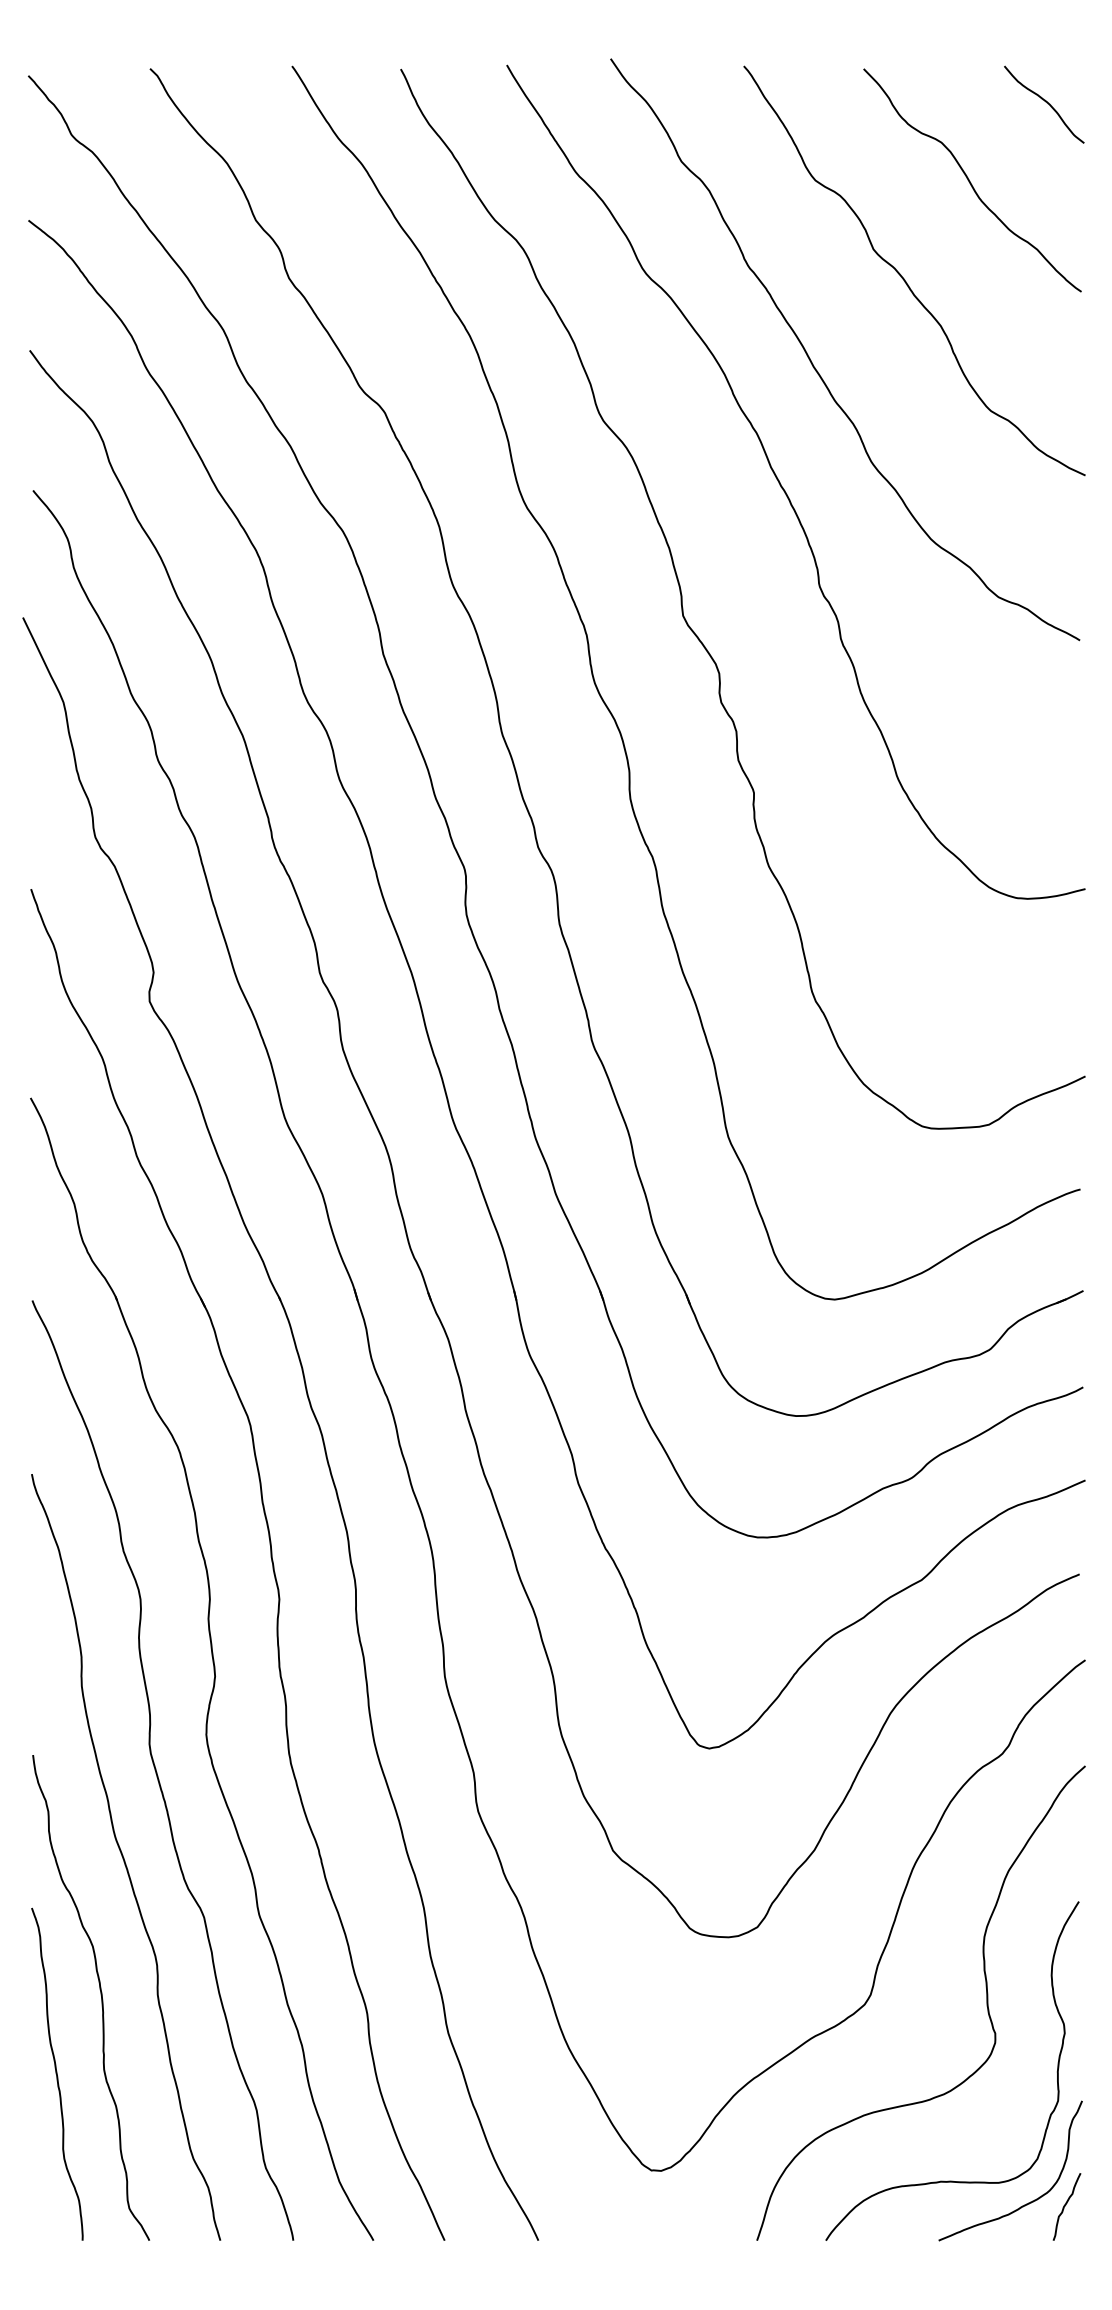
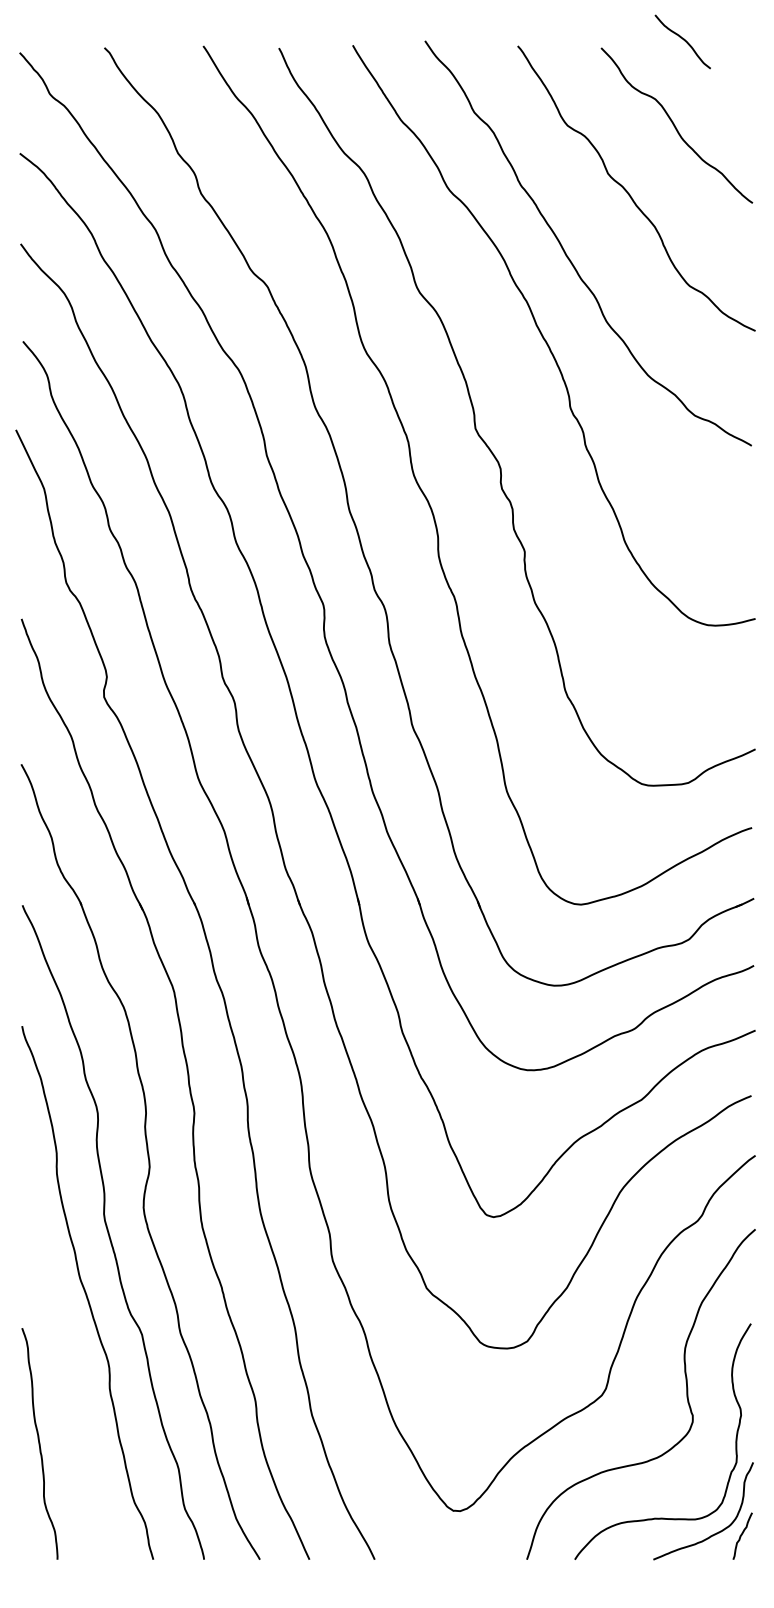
curve: (1045, 102) -> (683, 40), moved
curve: (99, 1994) -> (69, 1388), removed

